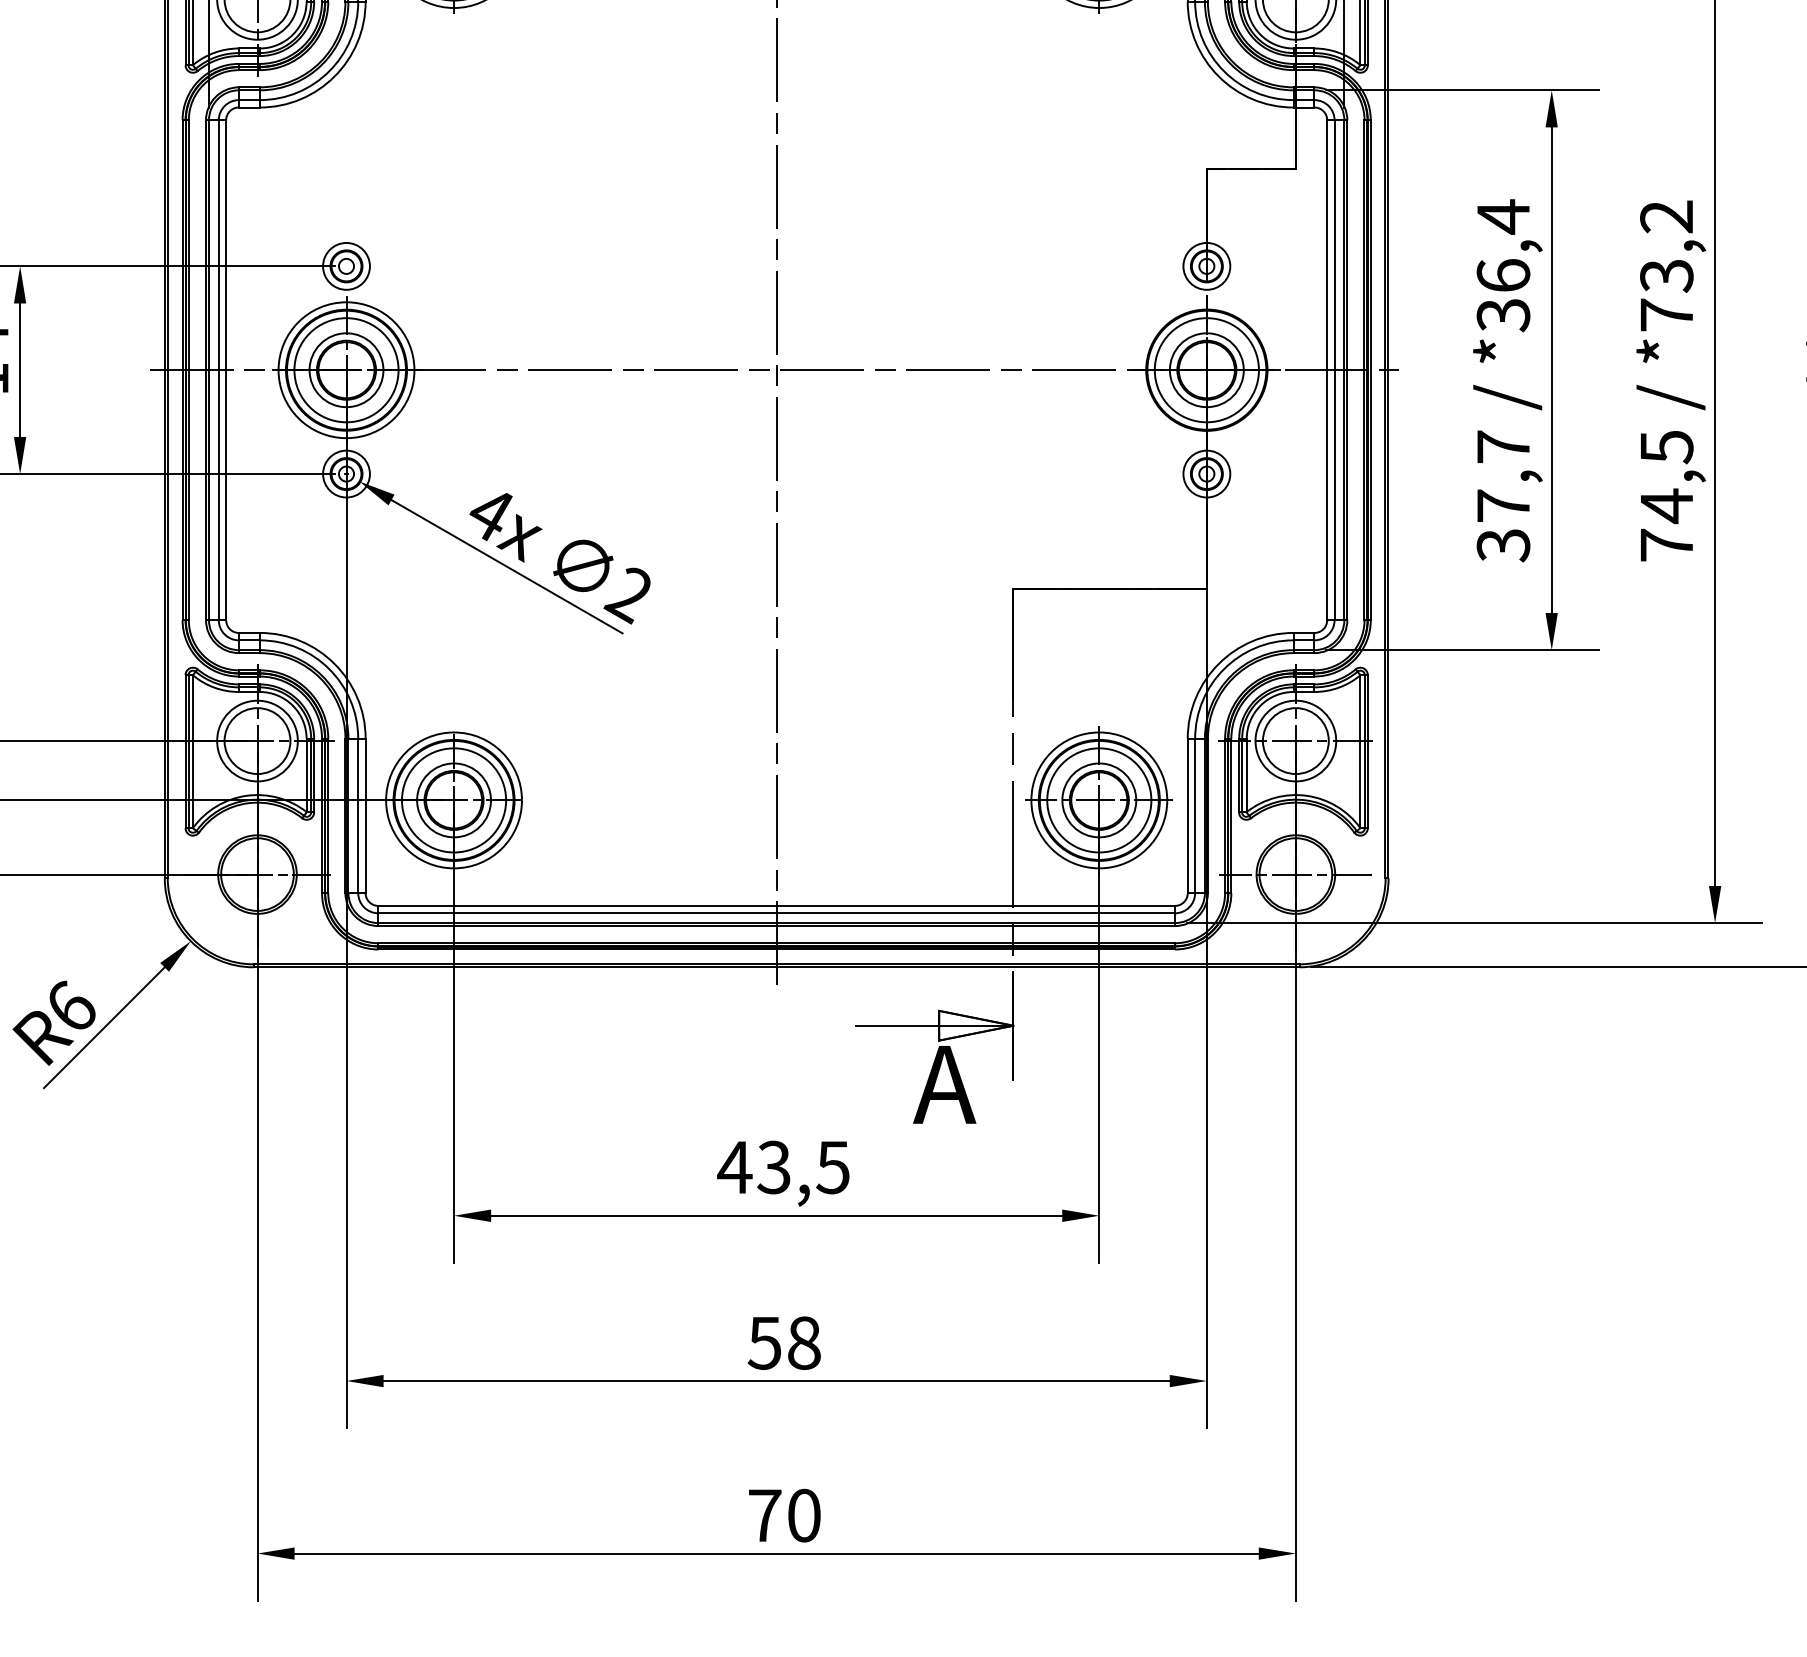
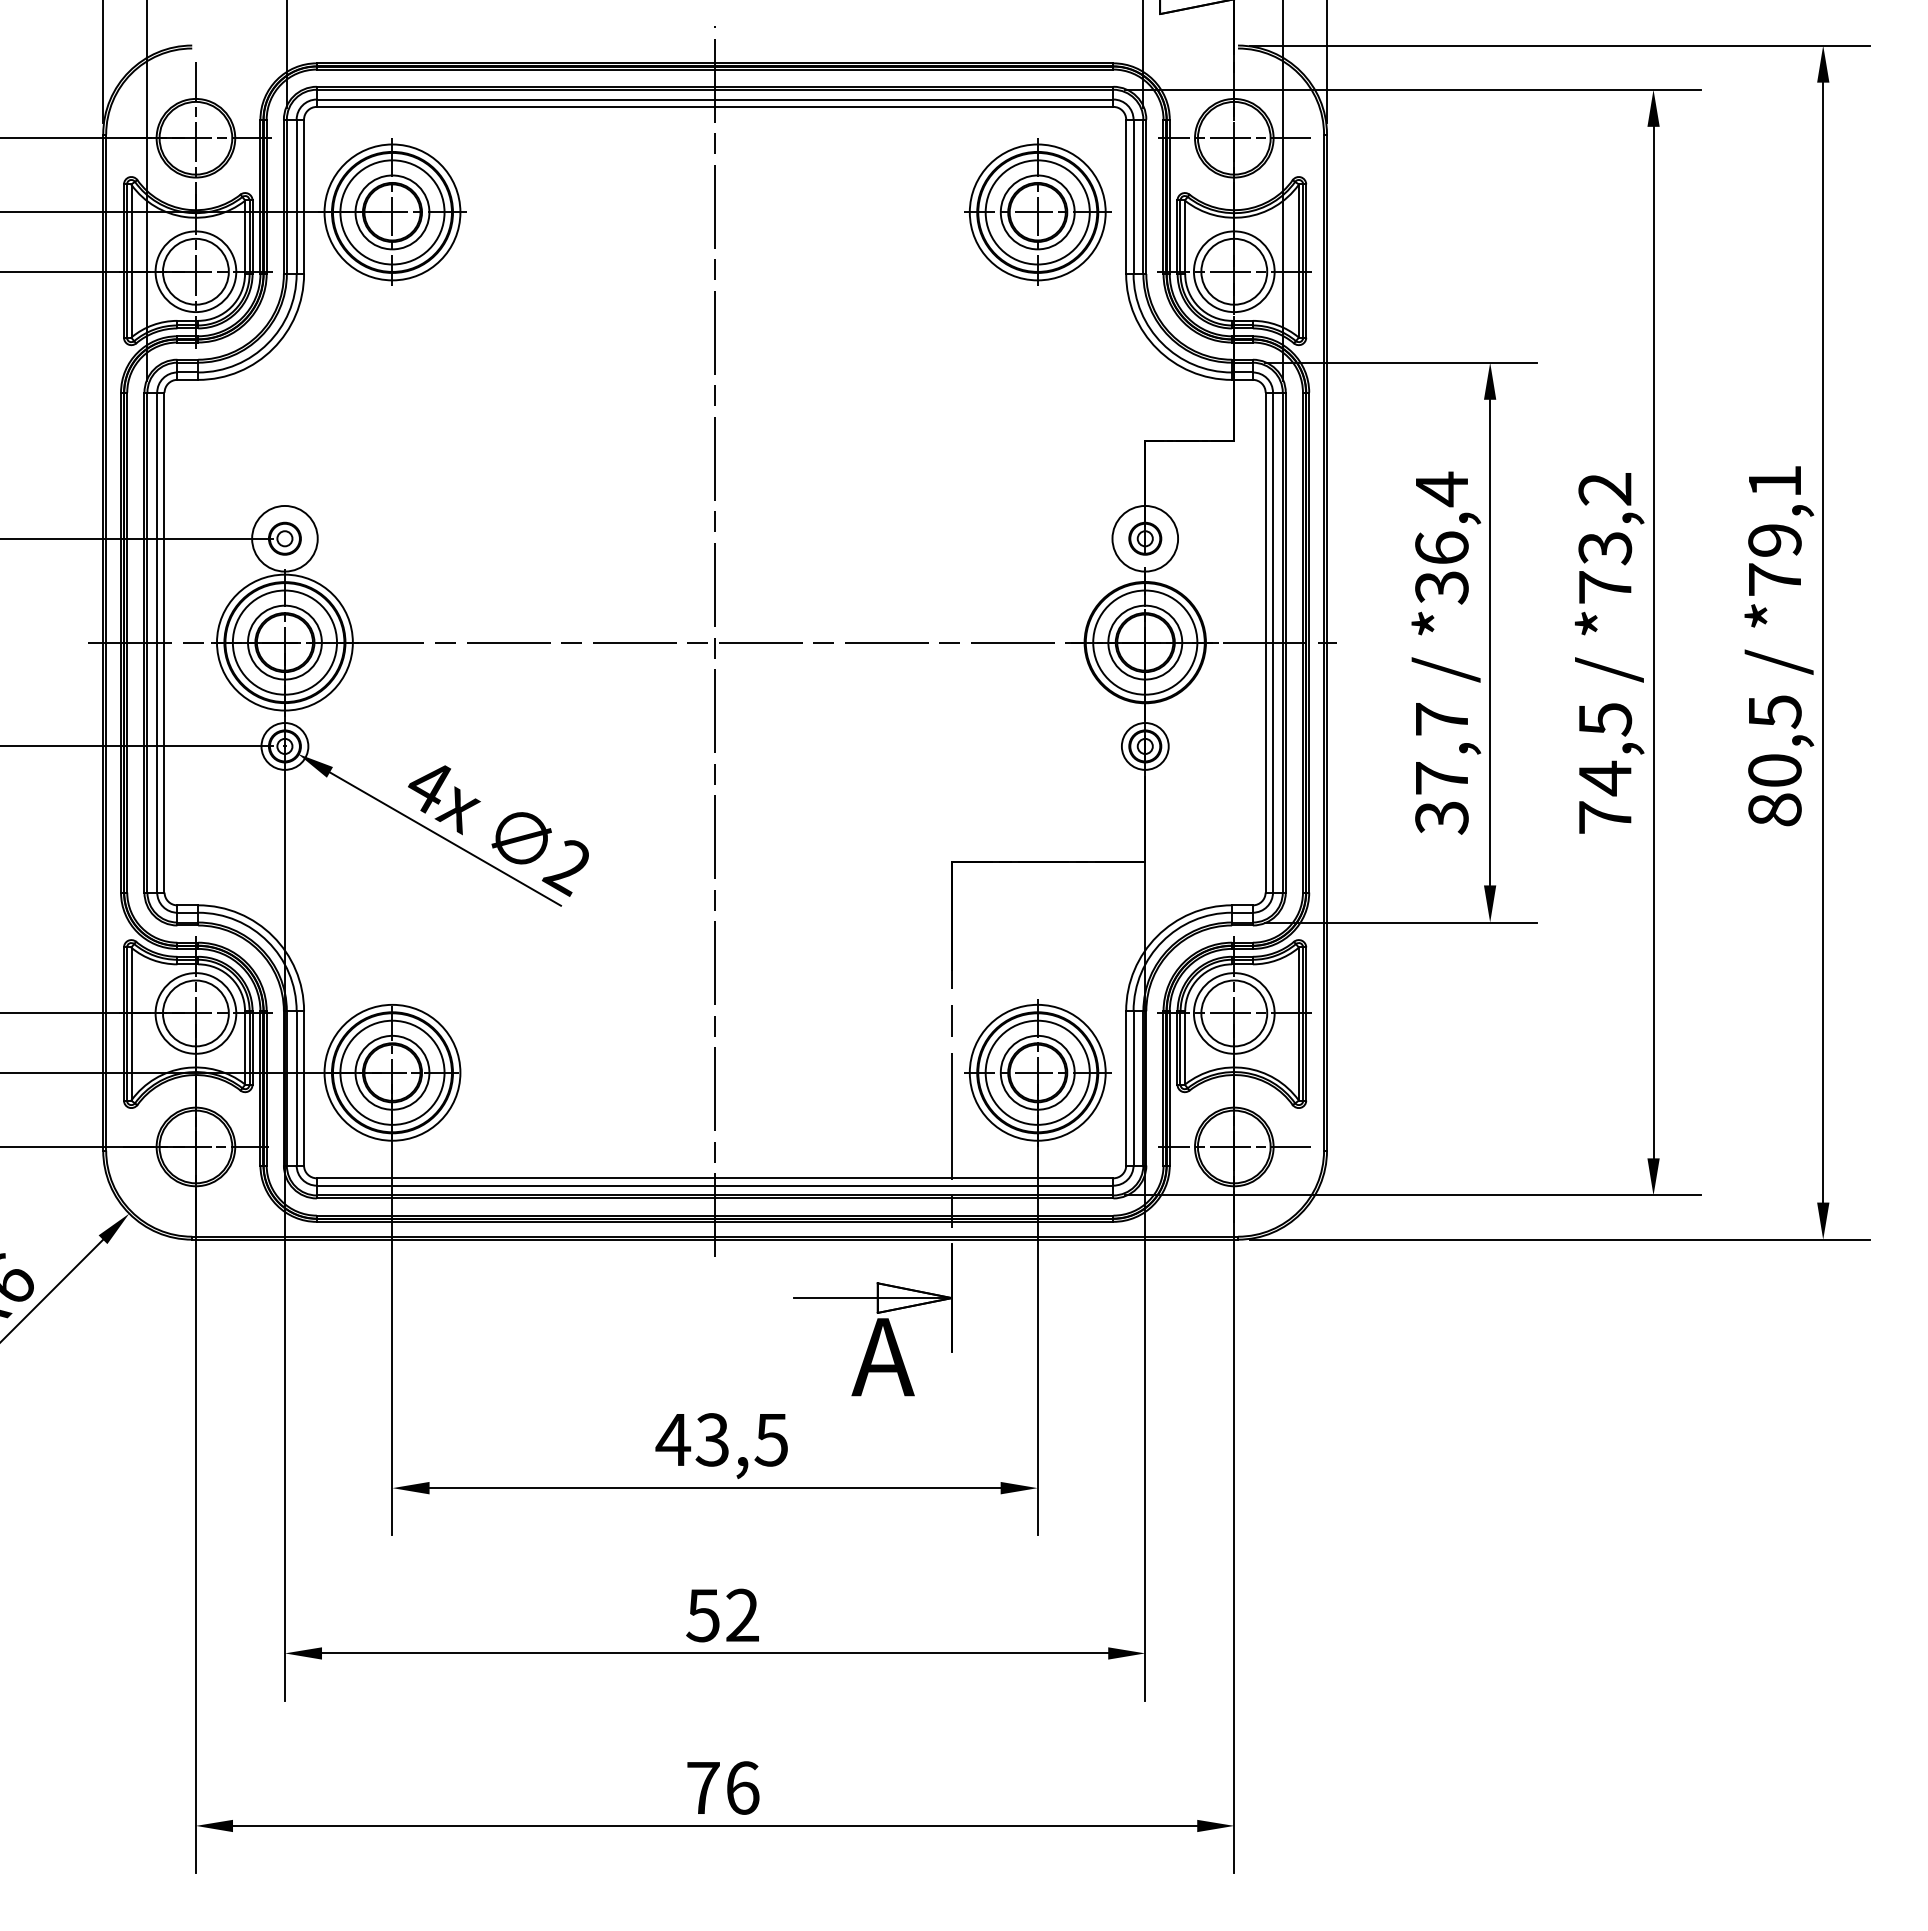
circle: (346, 266) -> (284, 538), size x1.4
circle: (1206, 266) -> (1144, 538), size x1.4
text: (804, 1343) -> (742, 1615), 58 -> 52
text: (804, 1515) -> (742, 1787), 70 -> 76

